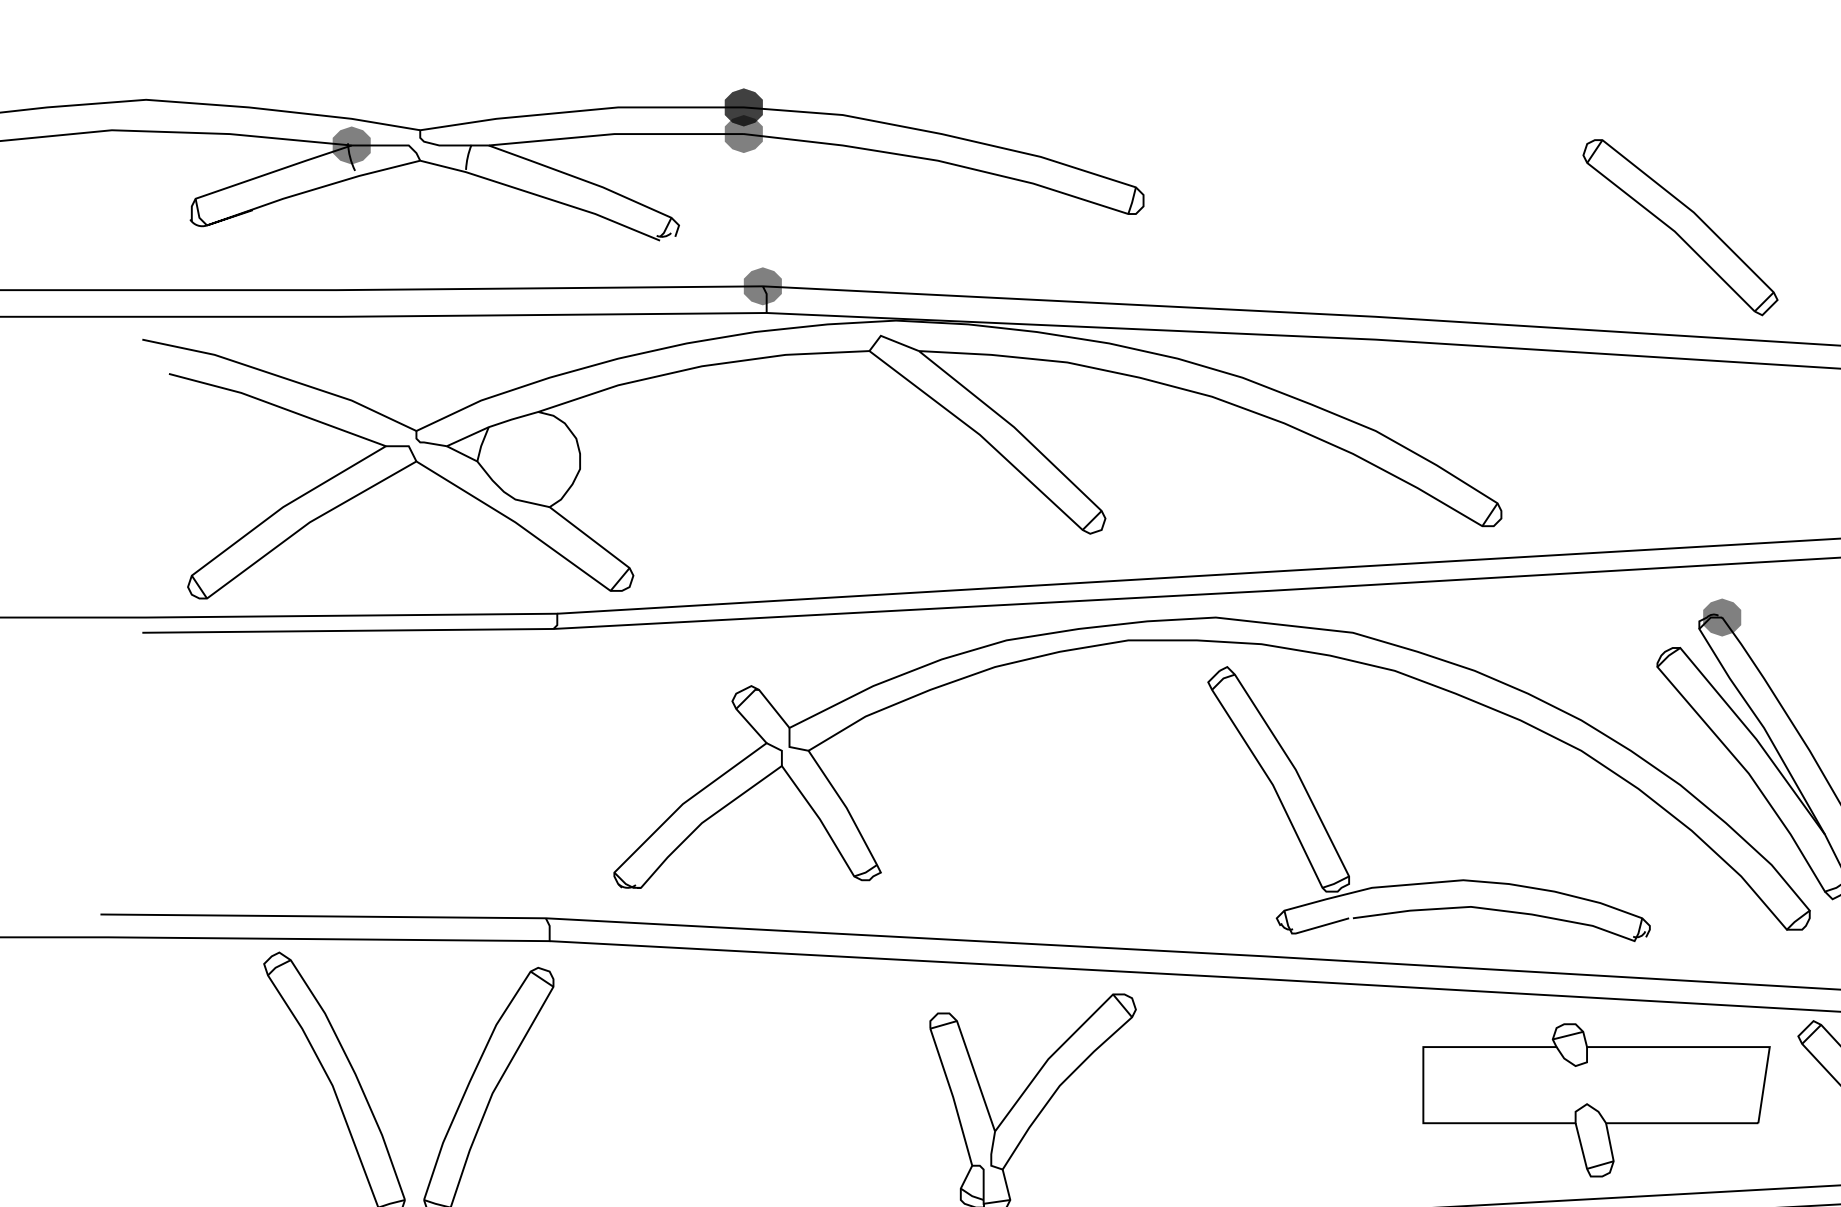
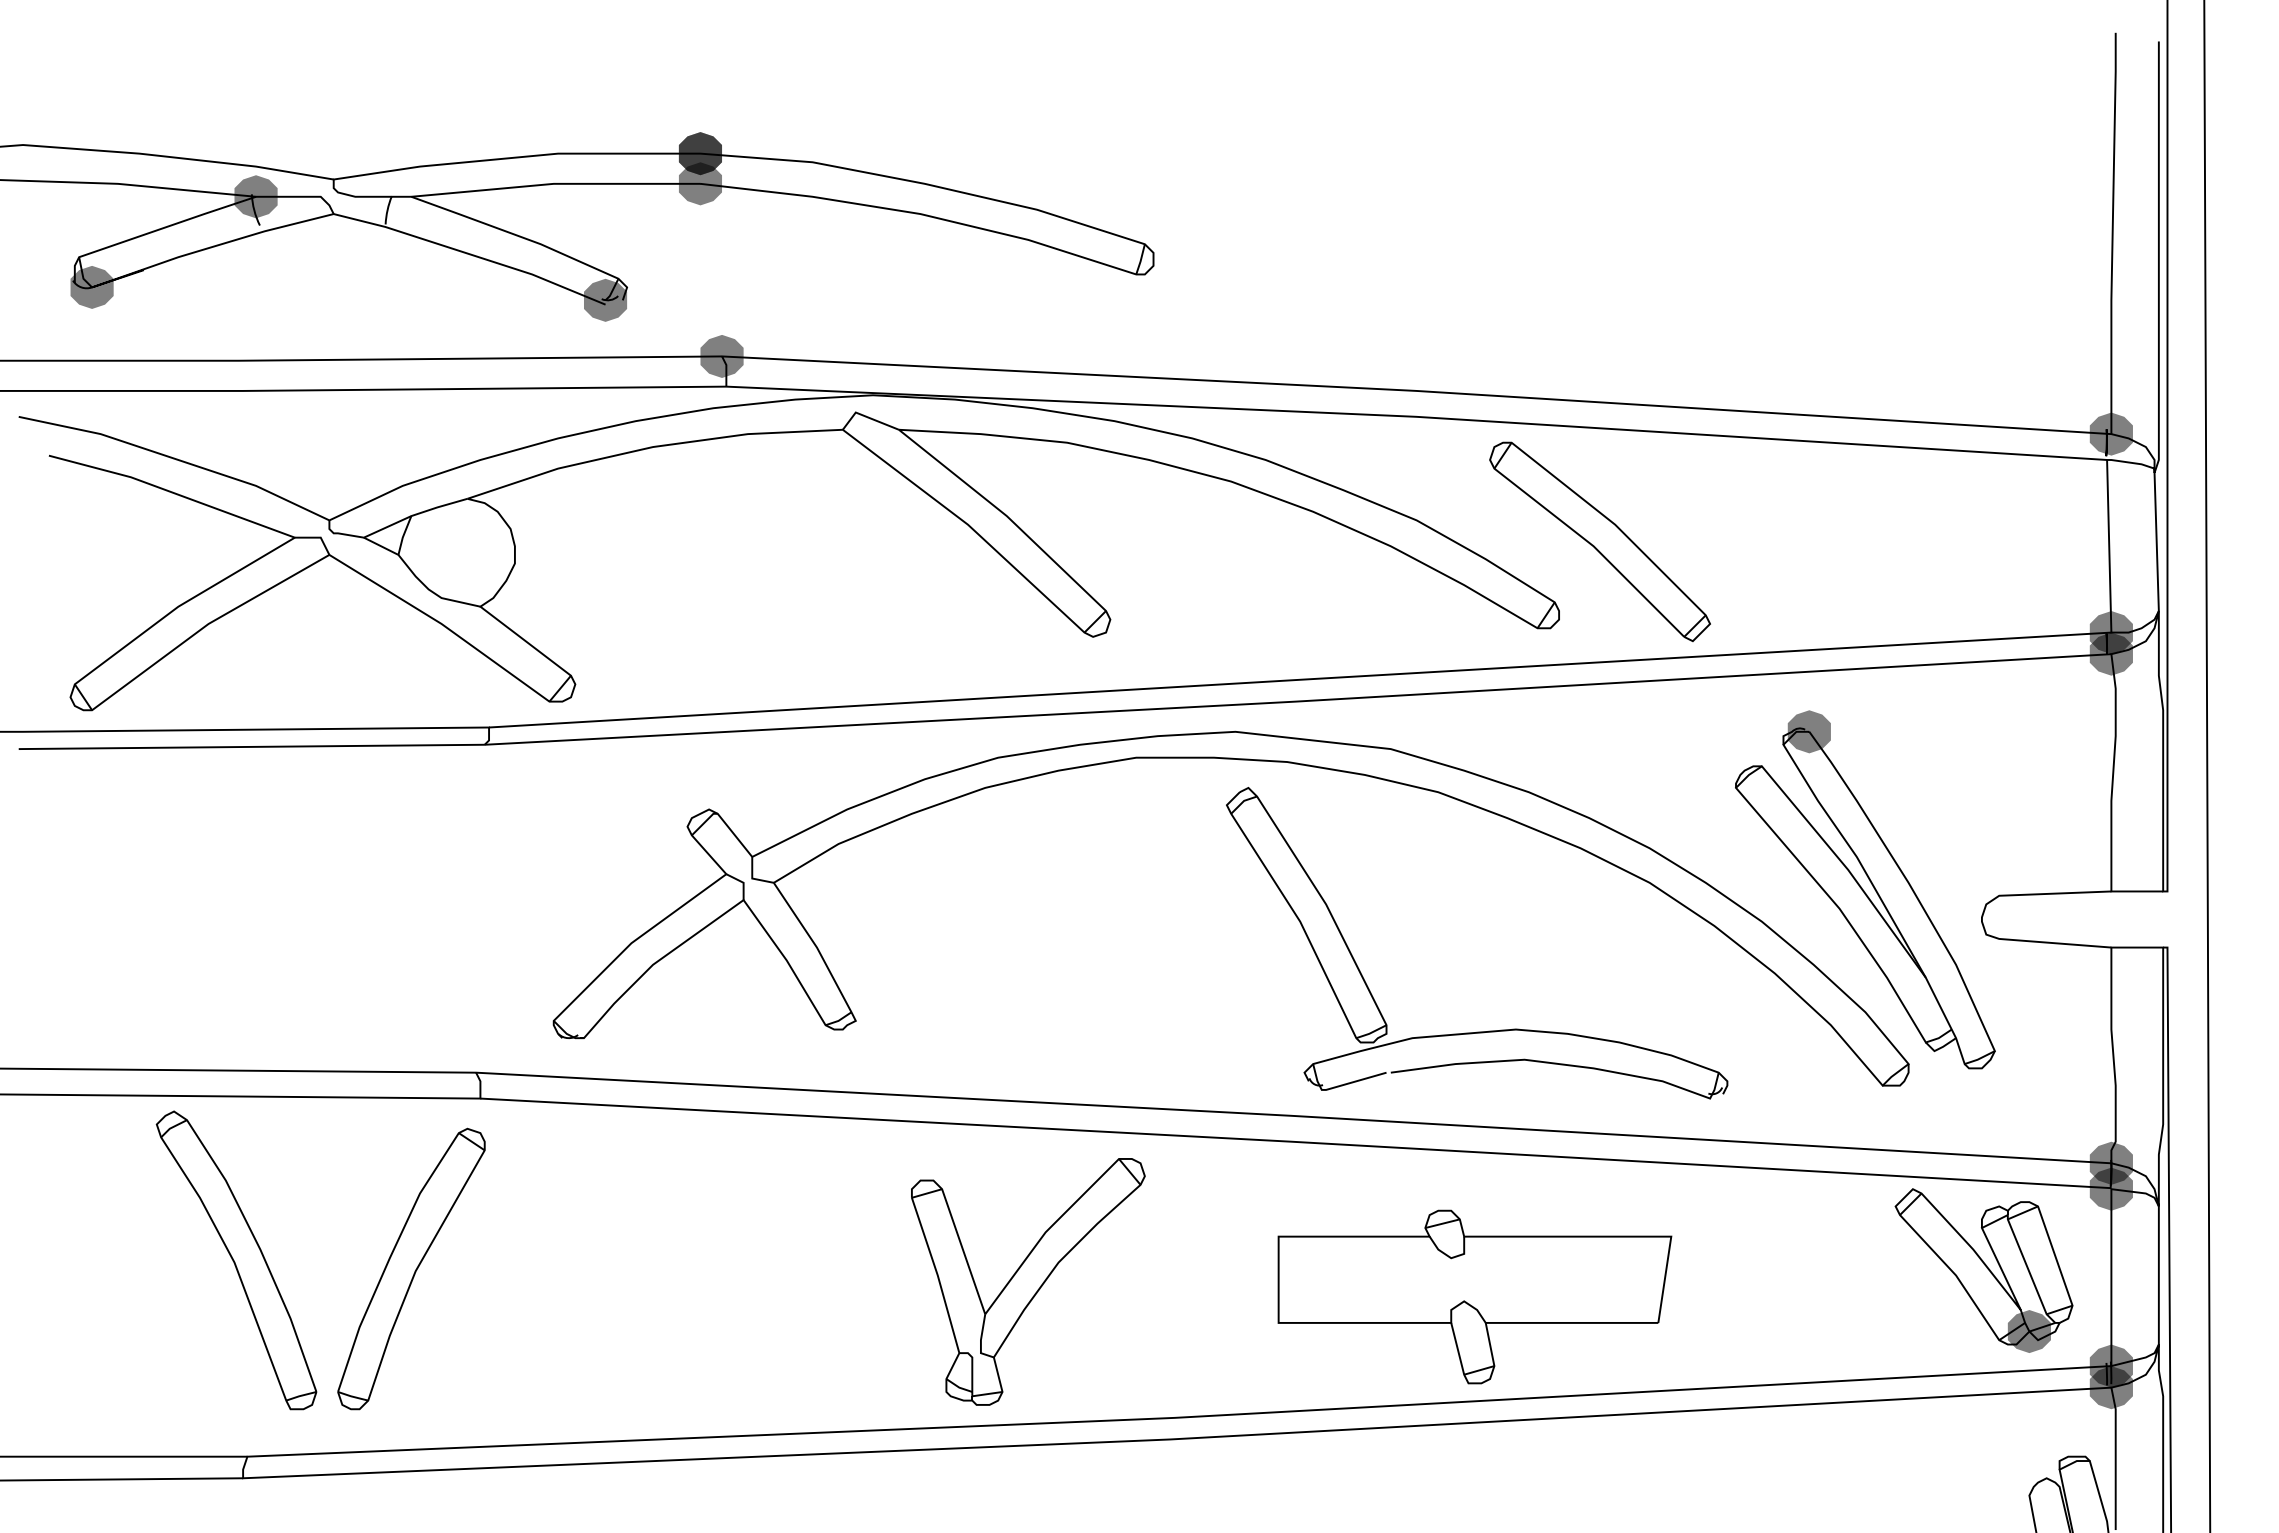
fill: (206, 224) -> (91, 286), added
part: (1679, 227) -> (1599, 541), moved
fill: (660, 236) -> (605, 299), added
part: (1596, 1099) -> (1474, 1296), moved

